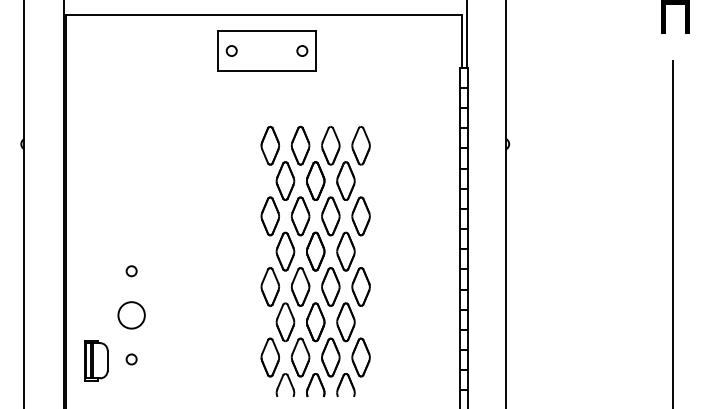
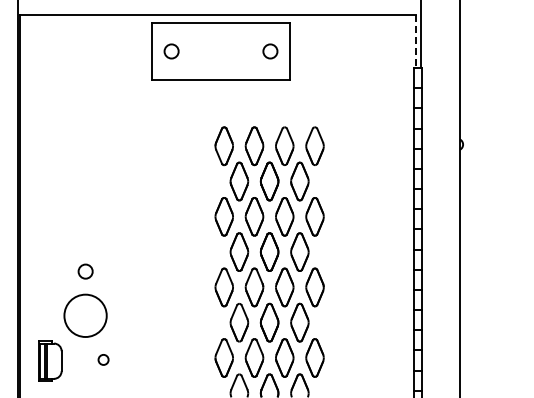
line: (461, 41) -> (415, 41), solid -> dashed
part: (266, 50) -> (220, 50), size x1.4
circle: (131, 271) -> (85, 271), size x1.4
circle: (131, 315) -> (85, 315), size x1.6
circle: (131, 359) -> (103, 359), moved

